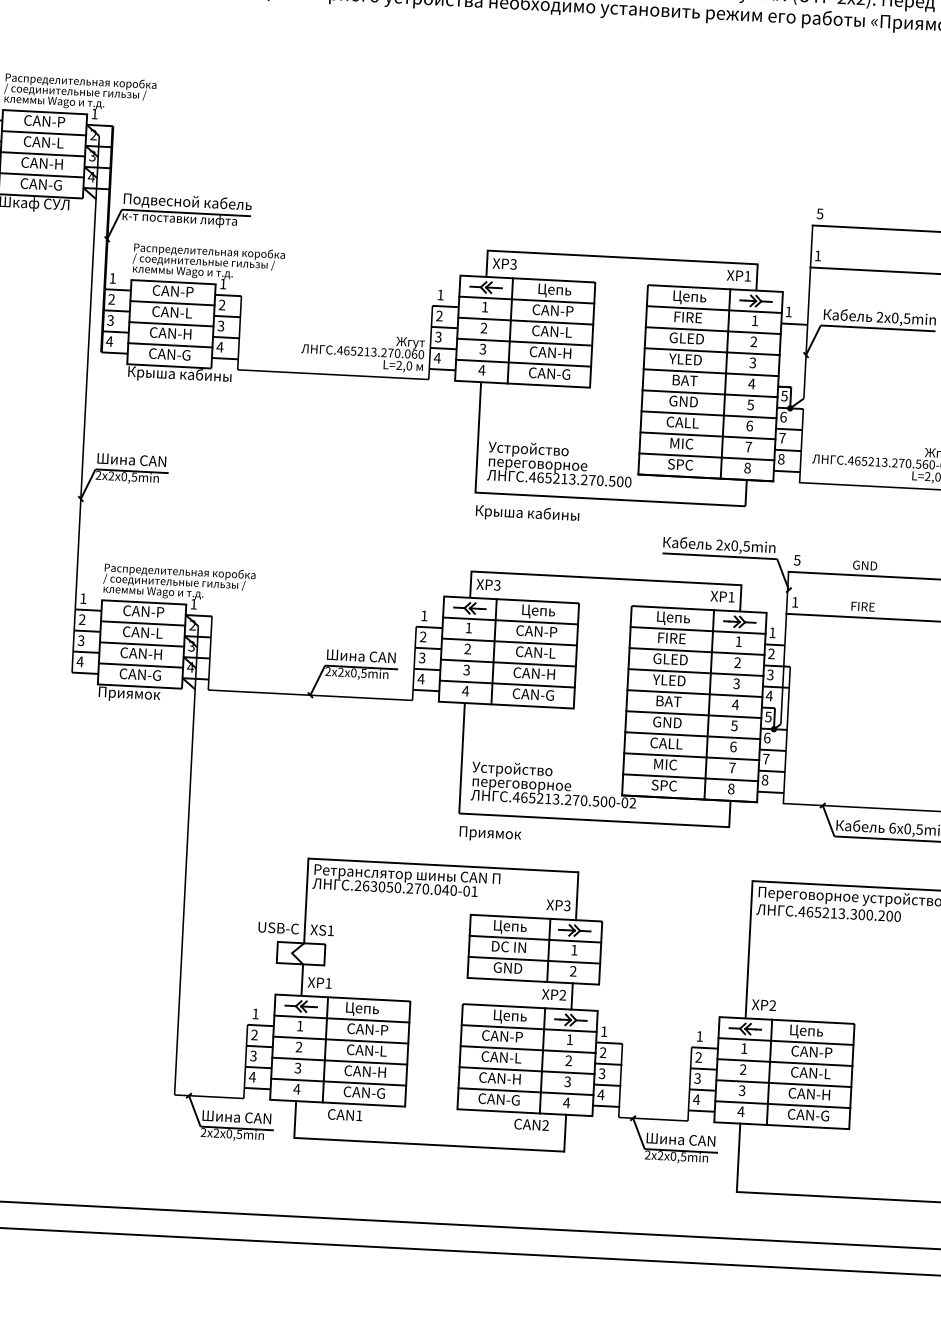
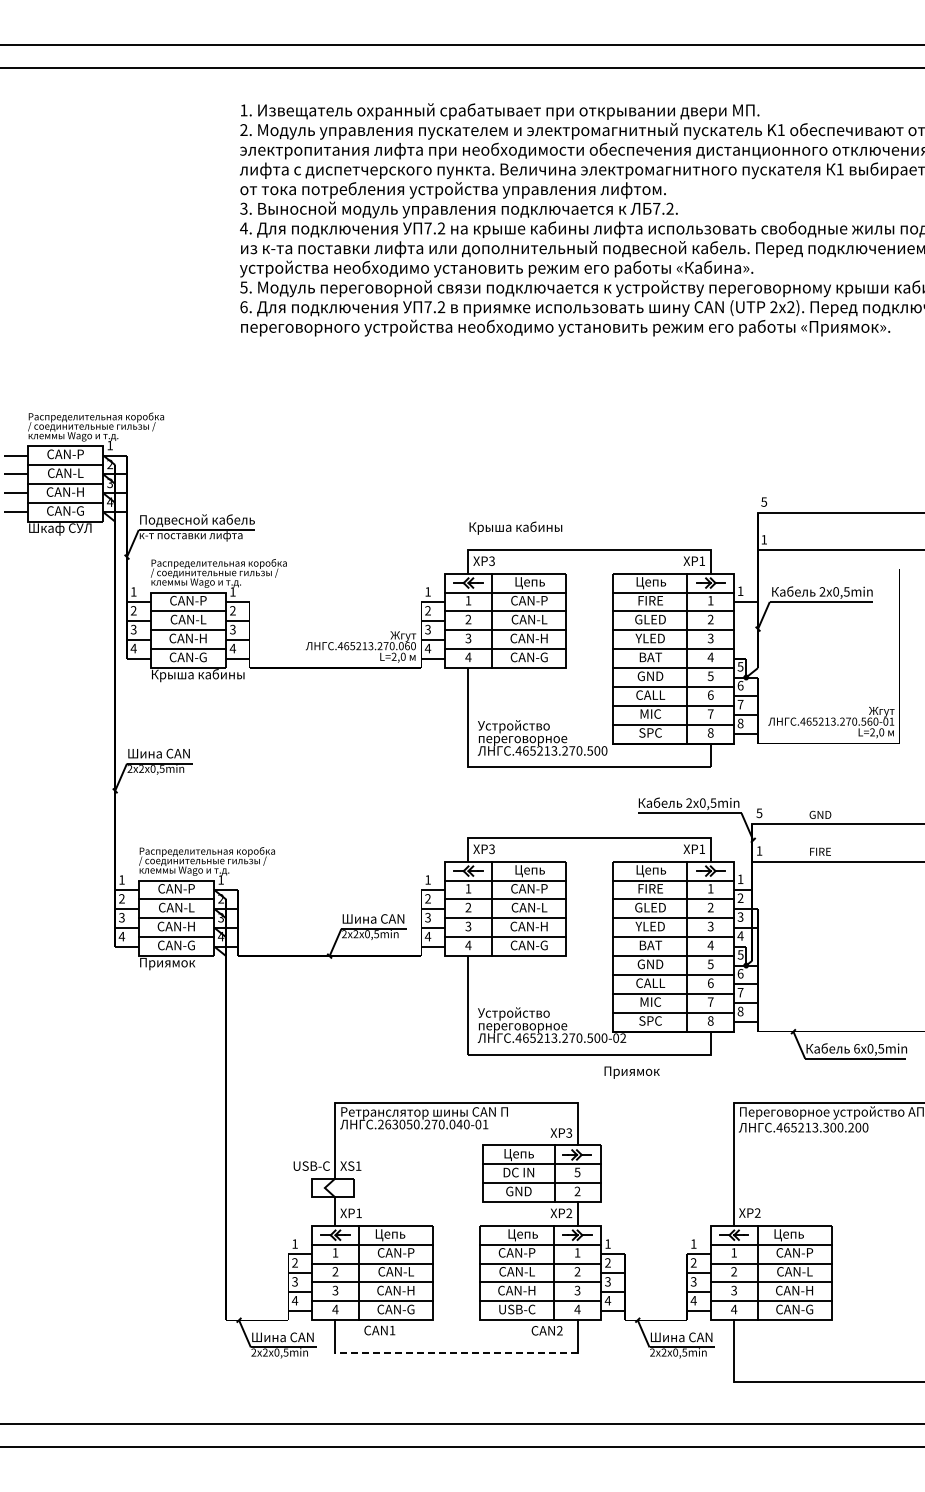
text: (527, 513) -> (515, 527), moved
text: (489, 834) -> (631, 1072), moved
text: (574, 950) -> (577, 1172), 1 -> 5
text: (498, 1099) -> (516, 1309), CAN-G -> USB-C
line: (428, 1144) -> (455, 1353), solid -> dashed

